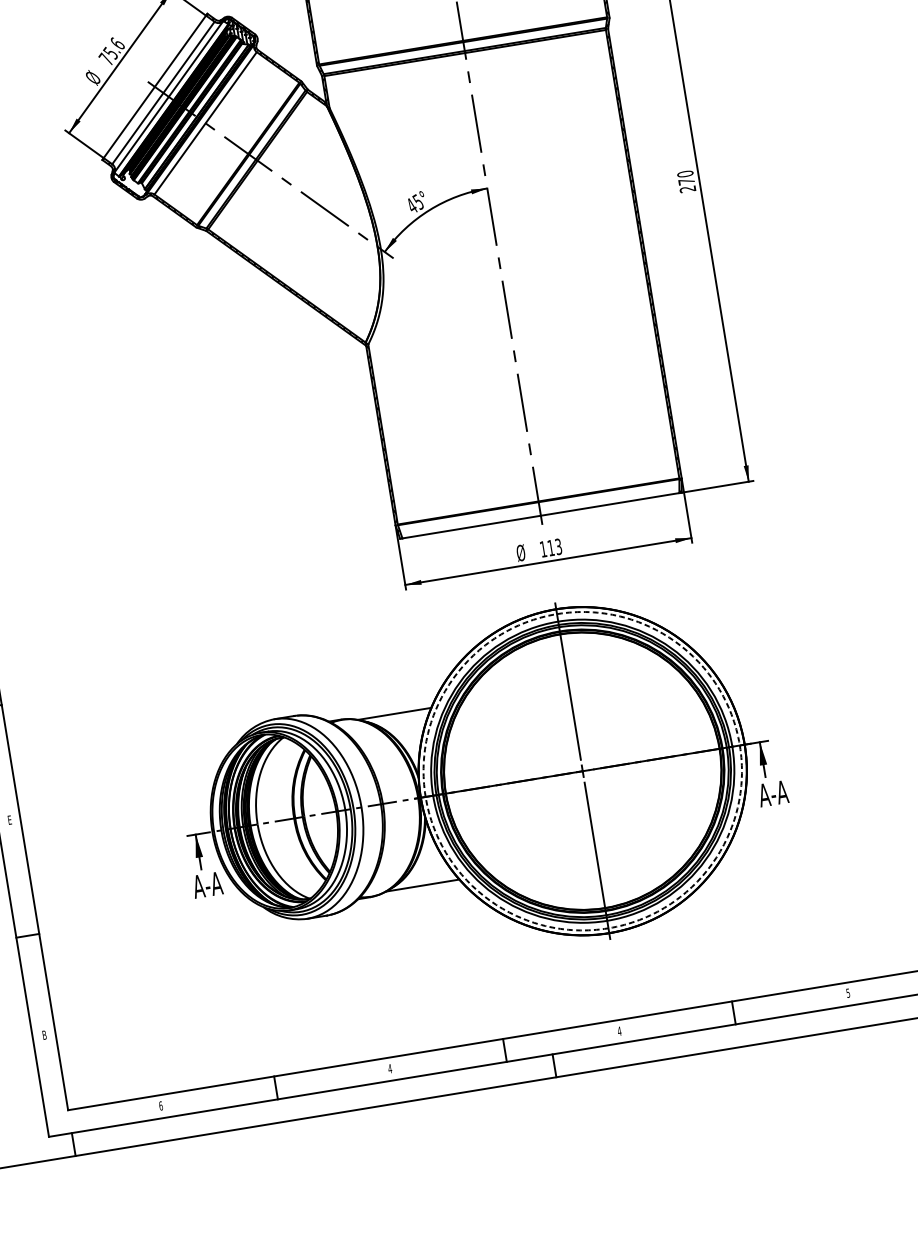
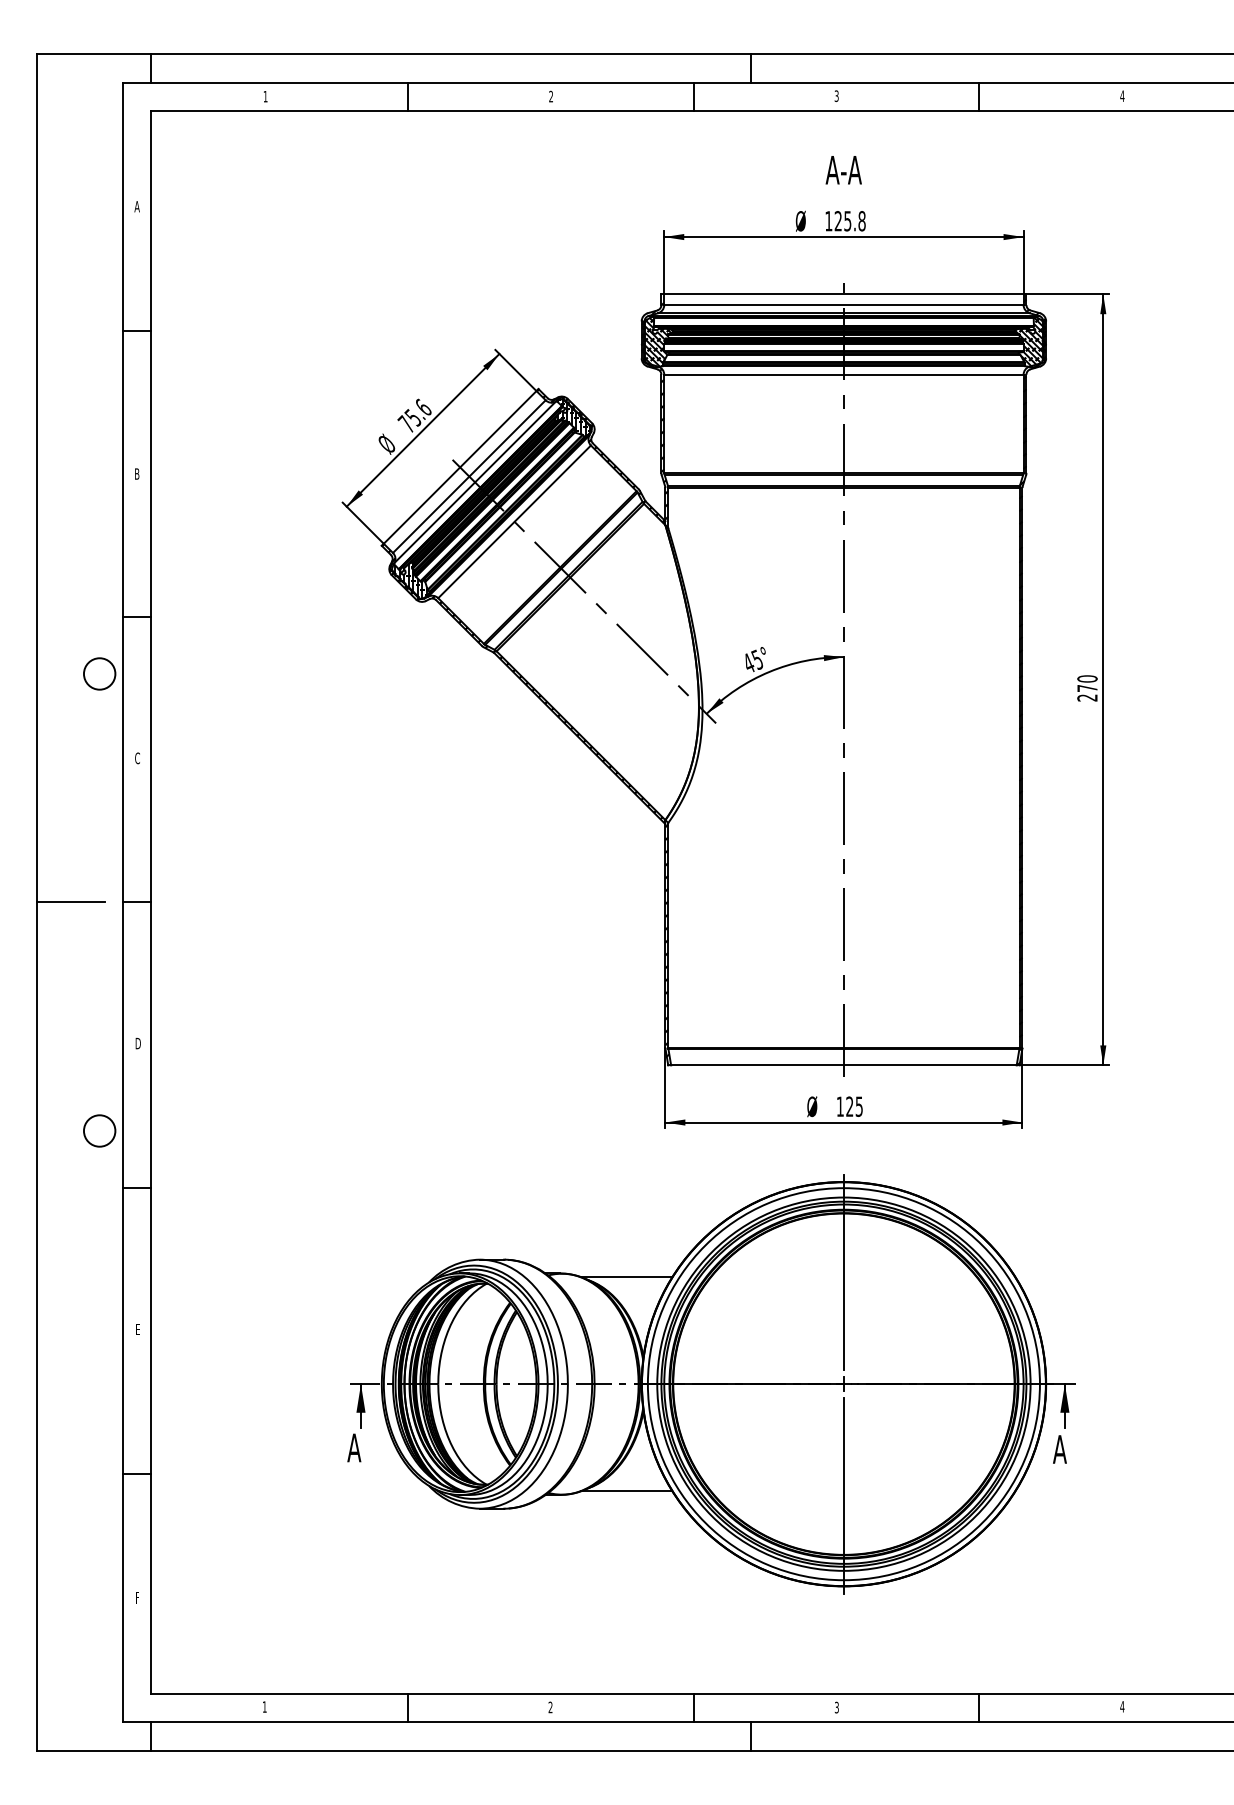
hatch: (129, 184) -> (409, 580), added
text: (554, 547) -> (854, 1106), 113 -> 125
circle: (582, 771) -> (843, 1384), dashed -> solid
text: (779, 792) -> (1078, 1449), A-A -> A
text: (213, 883) -> (372, 1447), A-A -> A
text: (848, 992) -> (1122, 1706), 5 -> 4
text: (619, 1031) -> (836, 1707), 4 -> 3
text: (44, 1034) -> (137, 1597), B -> F
text: (390, 1068) -> (550, 1707), 4 -> 2
text: (160, 1105) -> (264, 1706), 6 -> 1

